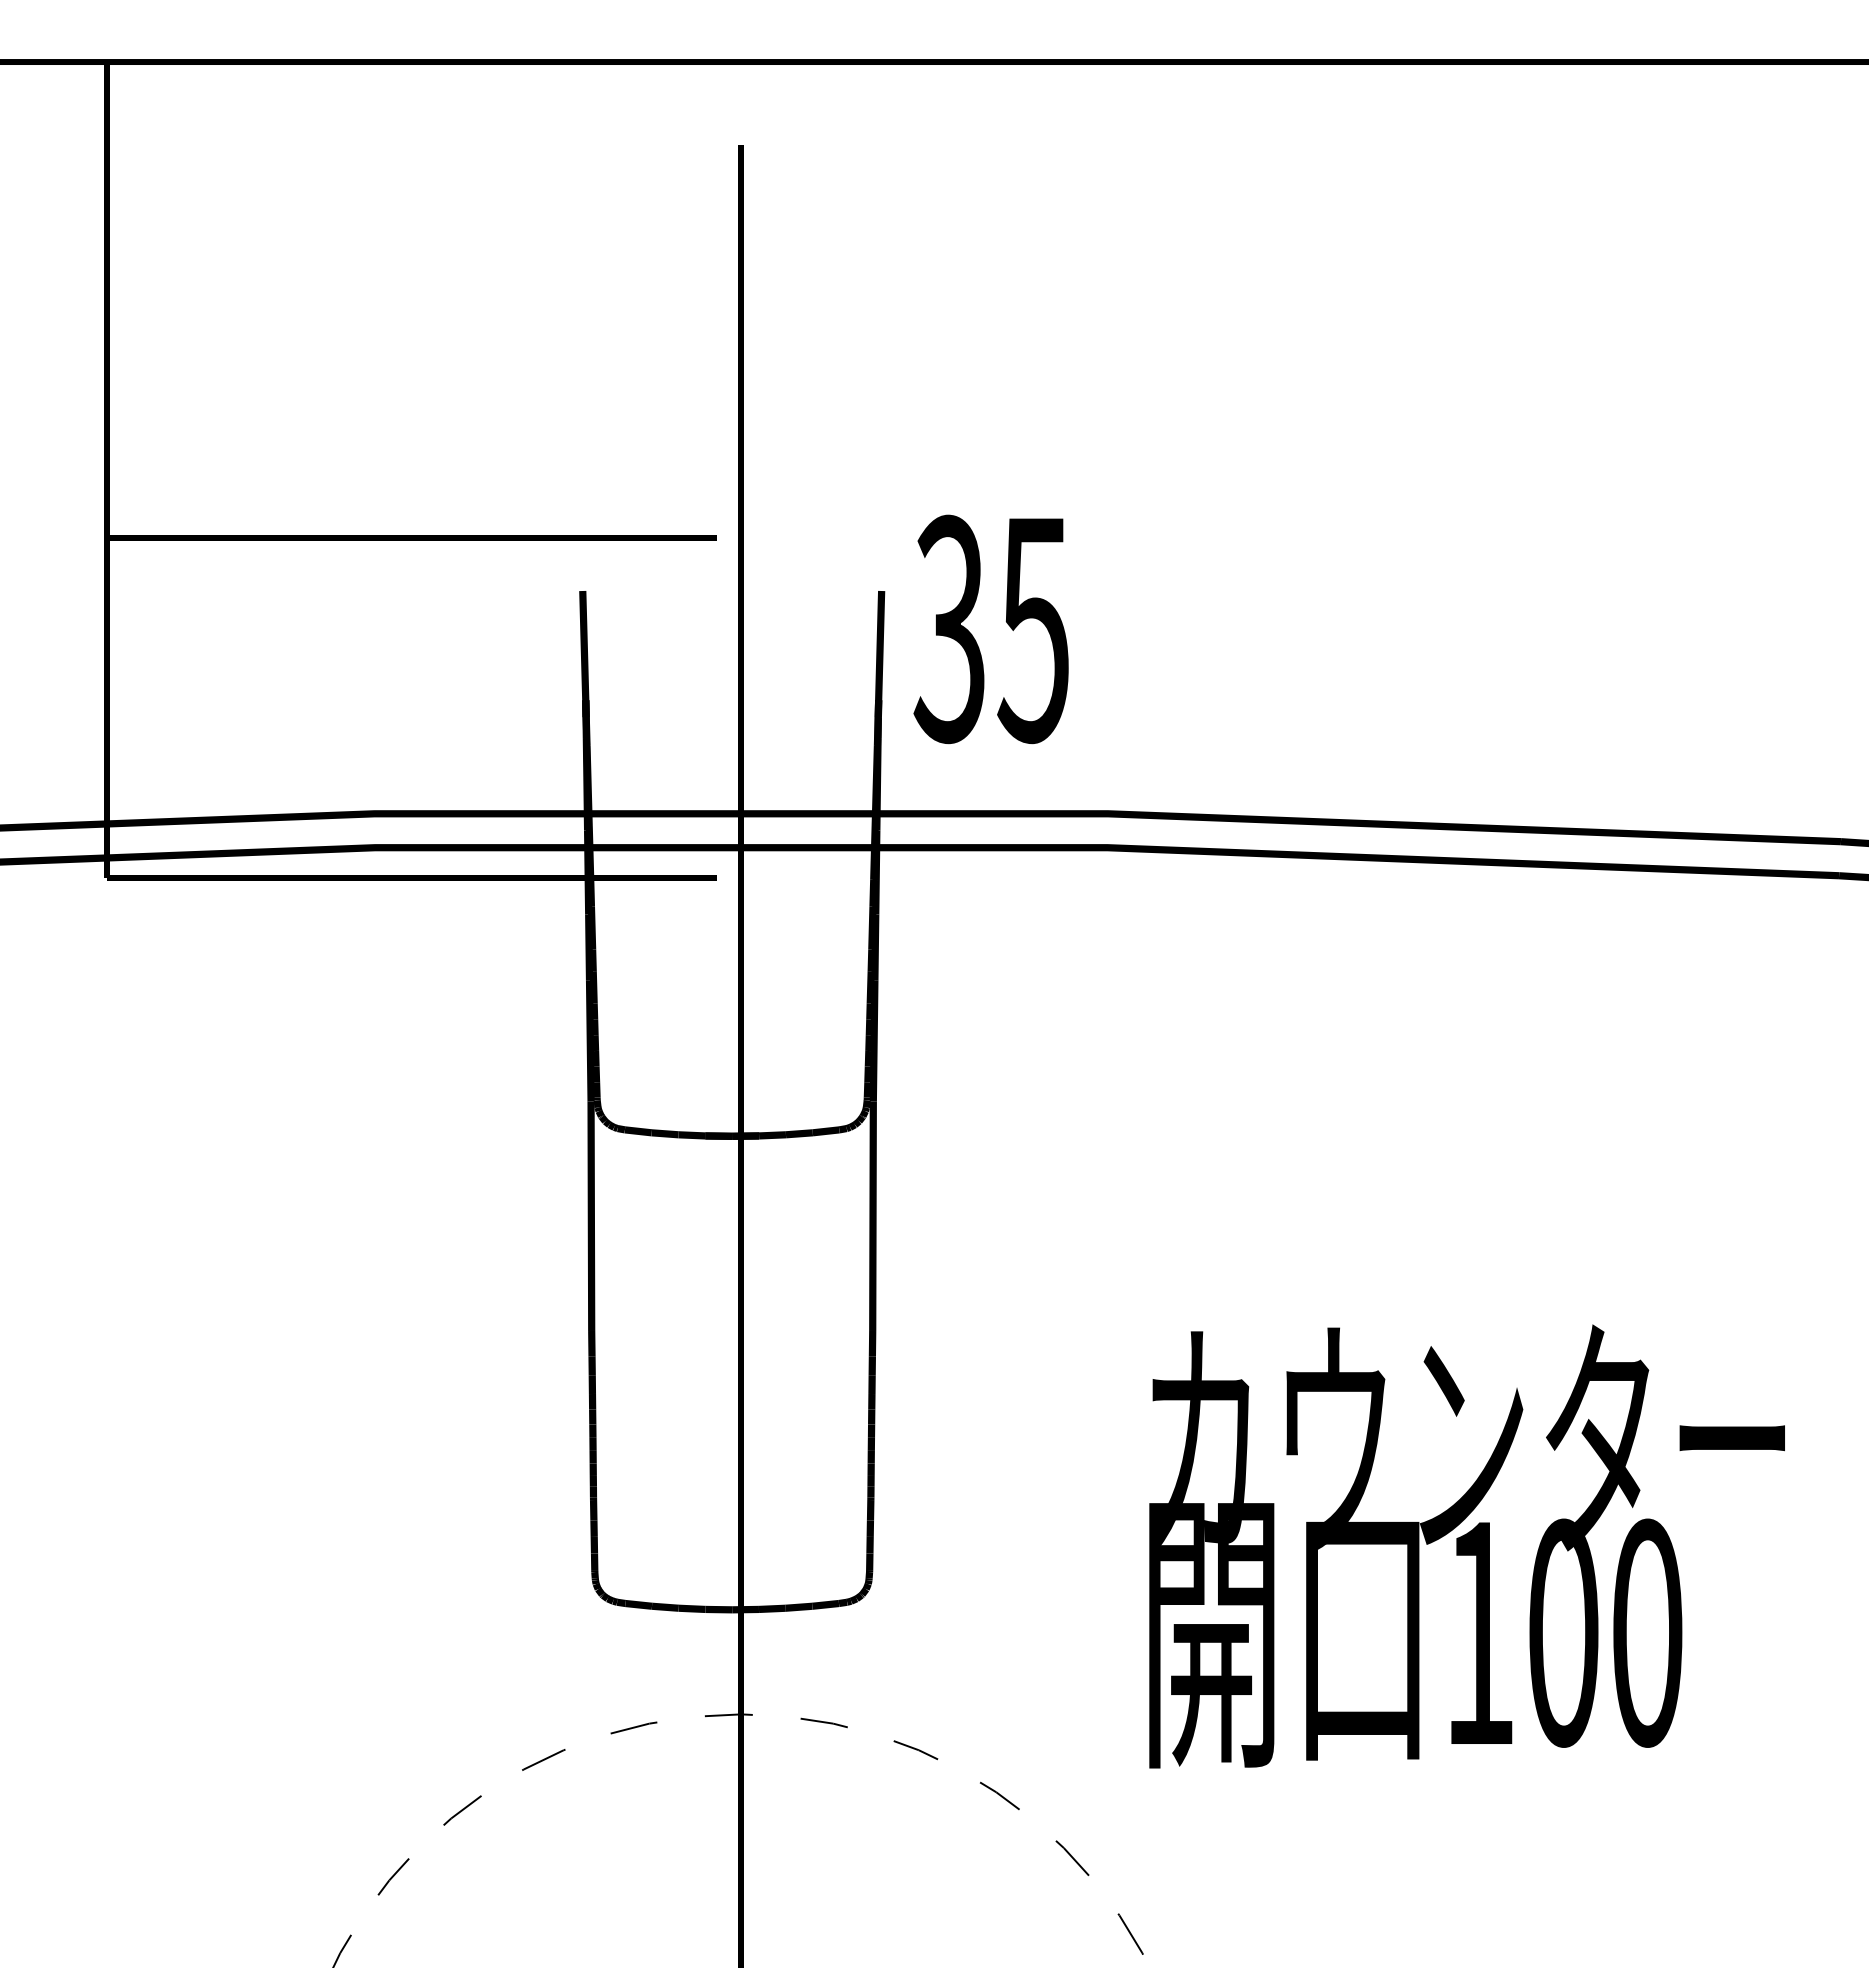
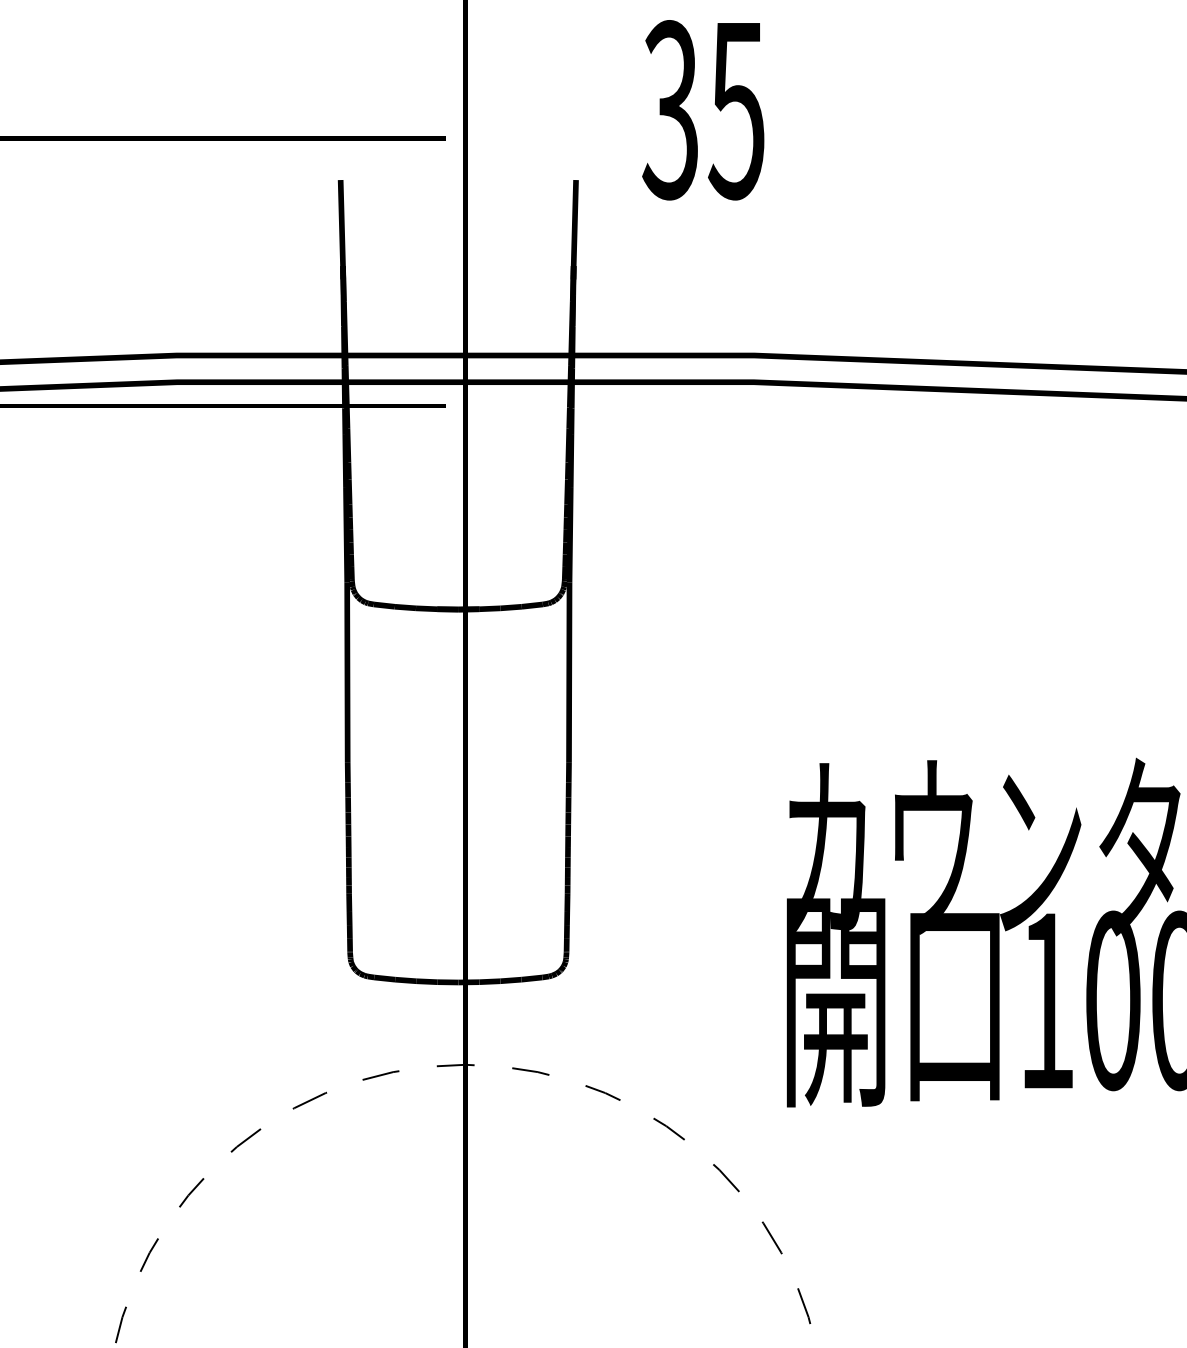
text: (990, 629) -> (702, 110), moved

